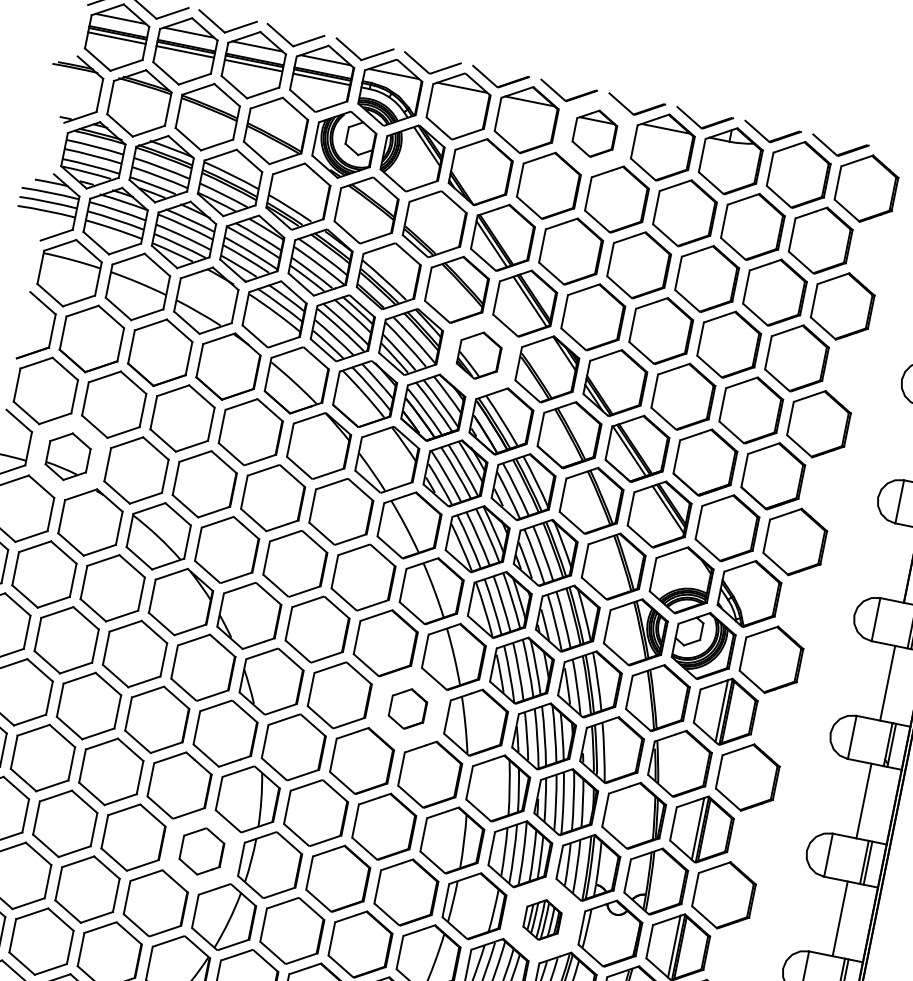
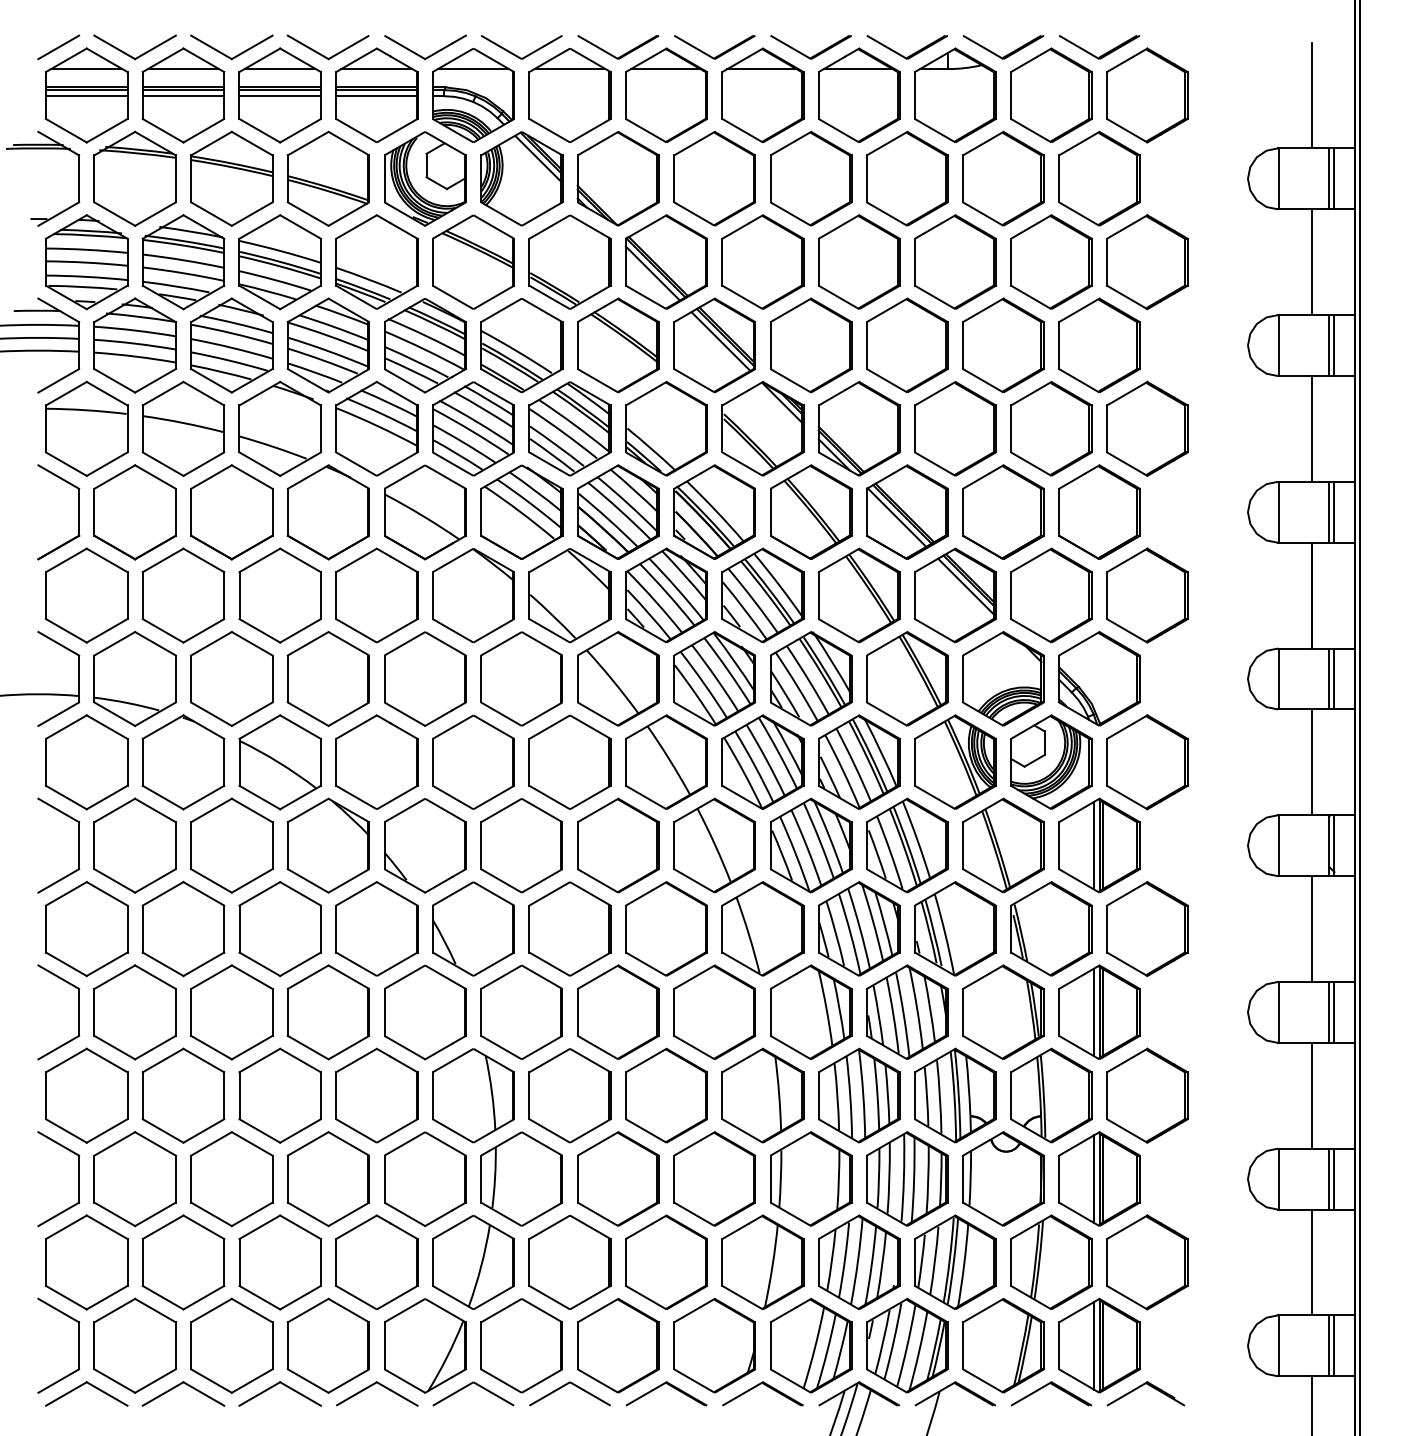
part: (594, 133) -> (762, 94), size x1.43
part: (479, 355) -> (666, 428), size x1.43
part: (67, 456) -> (134, 678), size x1.43
part: (408, 708) -> (666, 928), size x1.67
part: (202, 851) -> (425, 1178), size x1.43
part: (542, 919) -> (907, 1178), size x1.67

